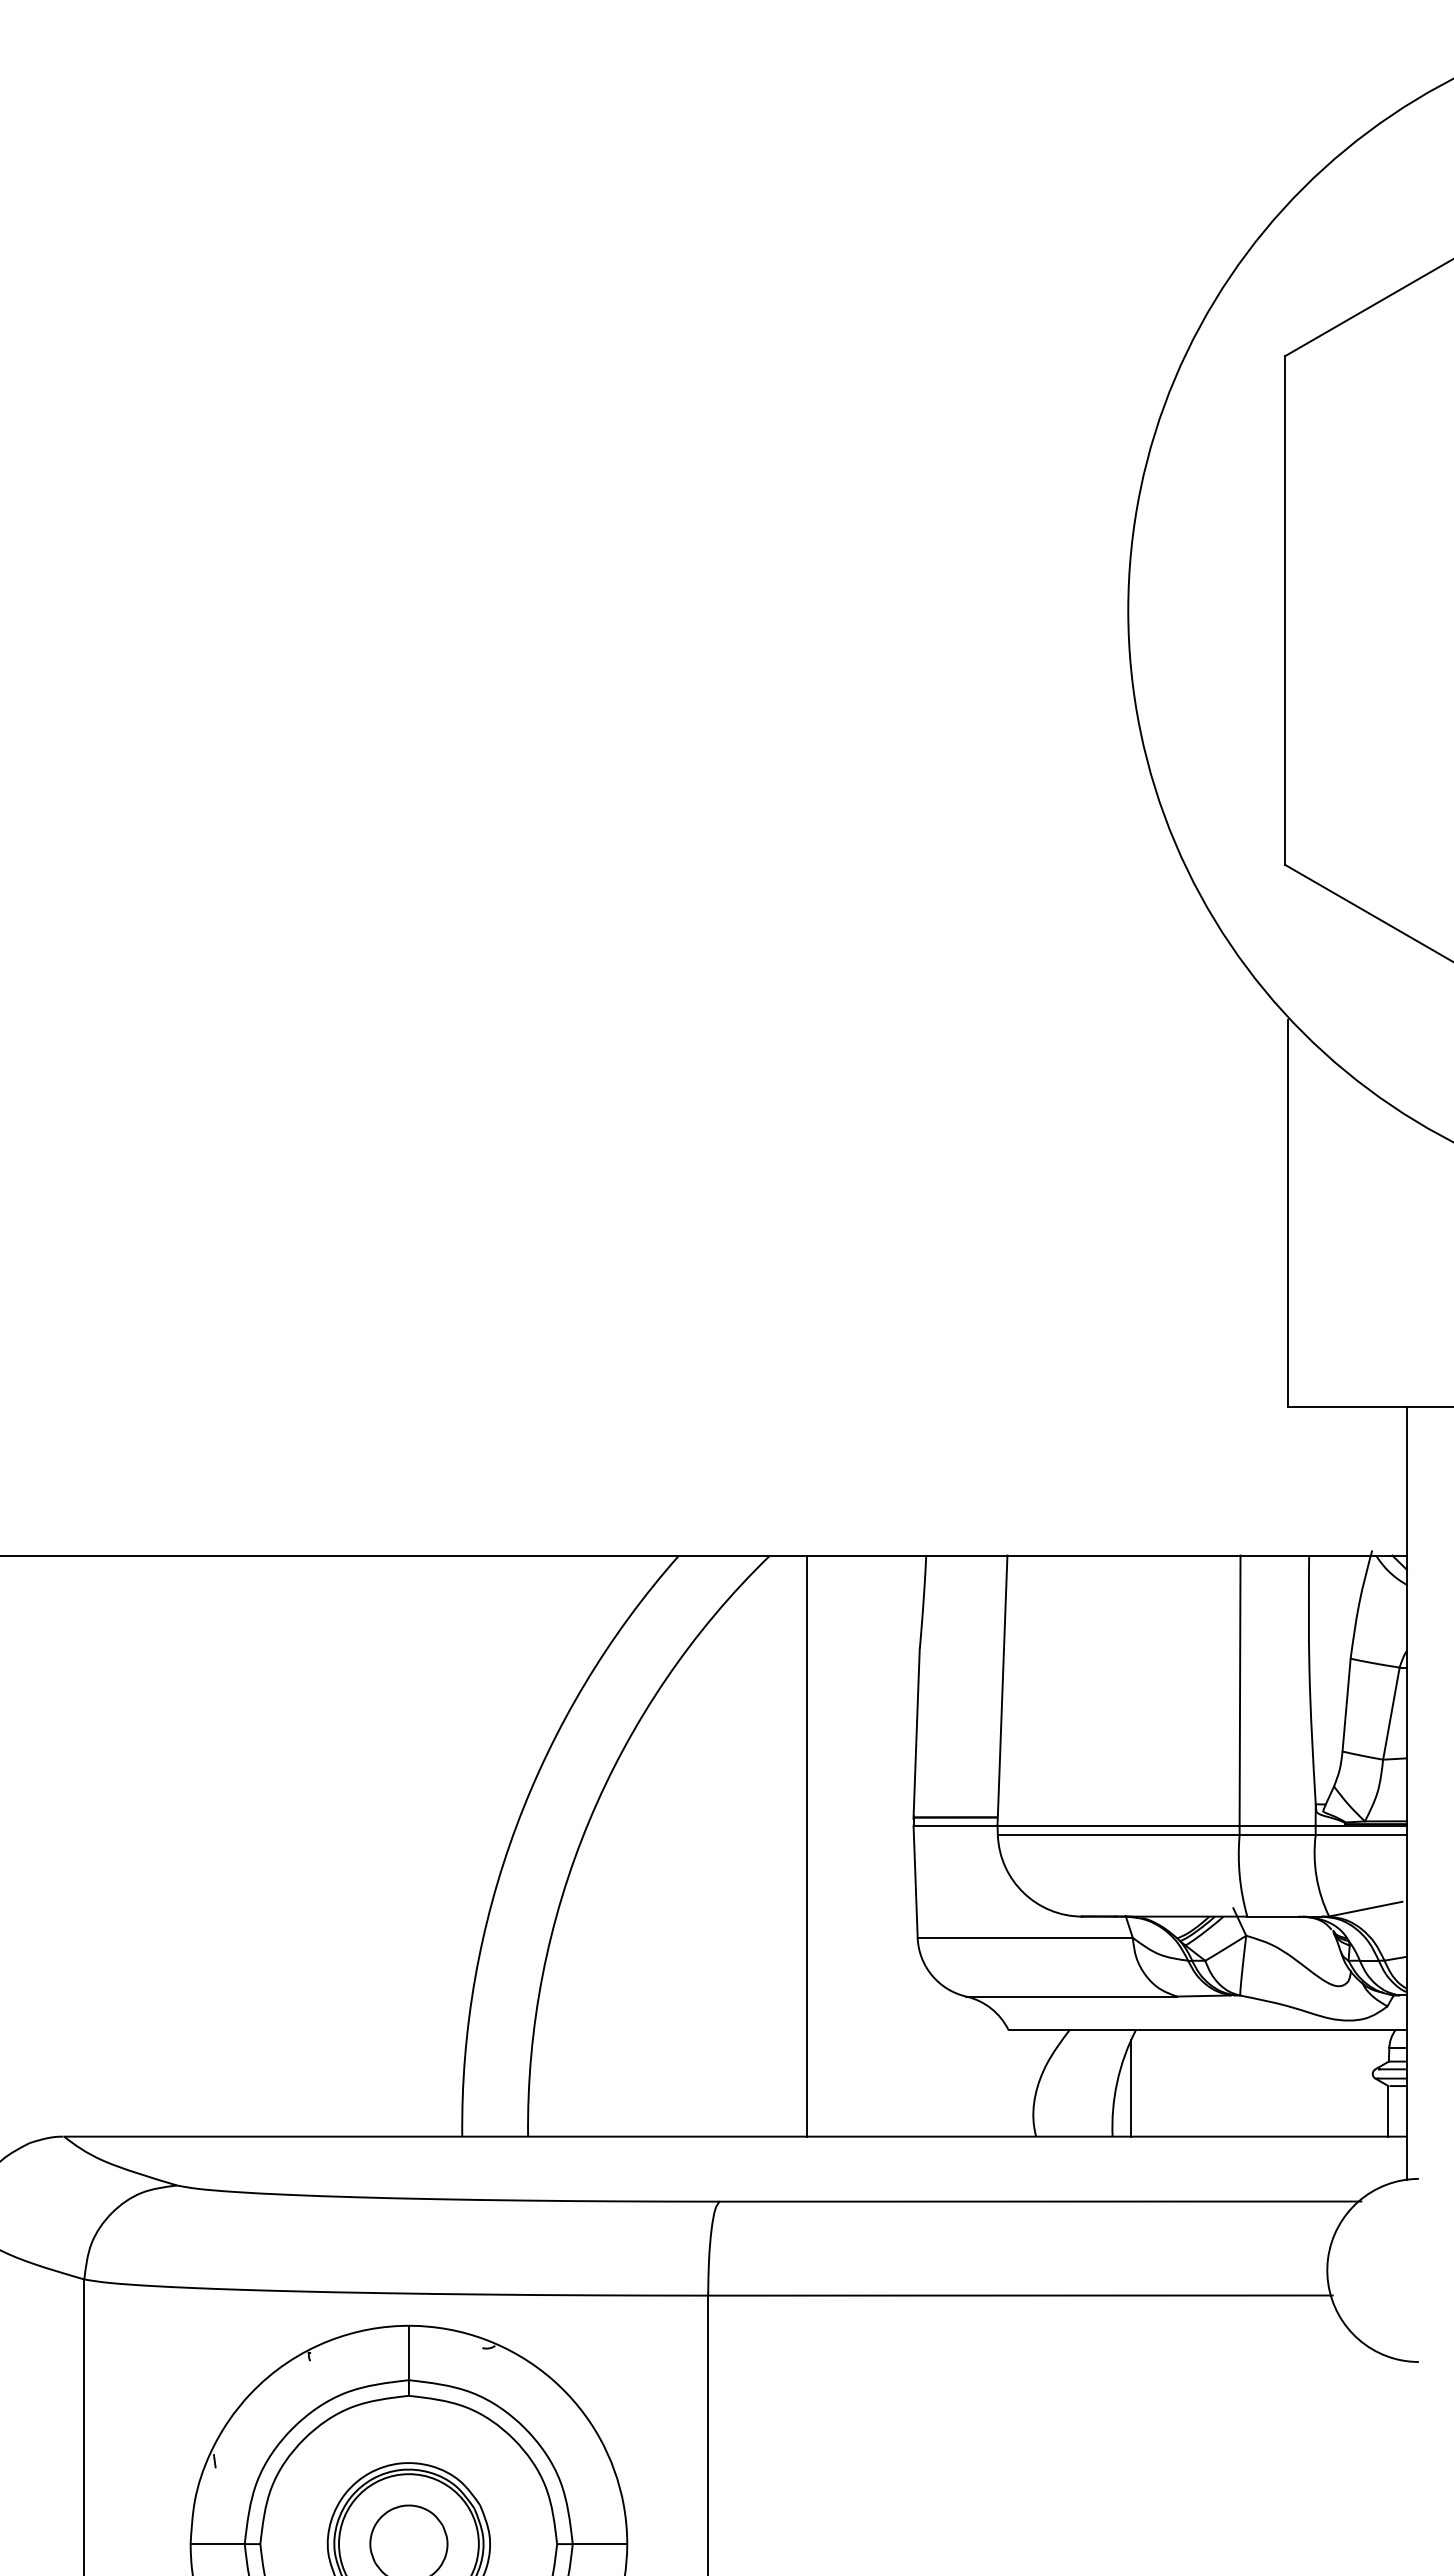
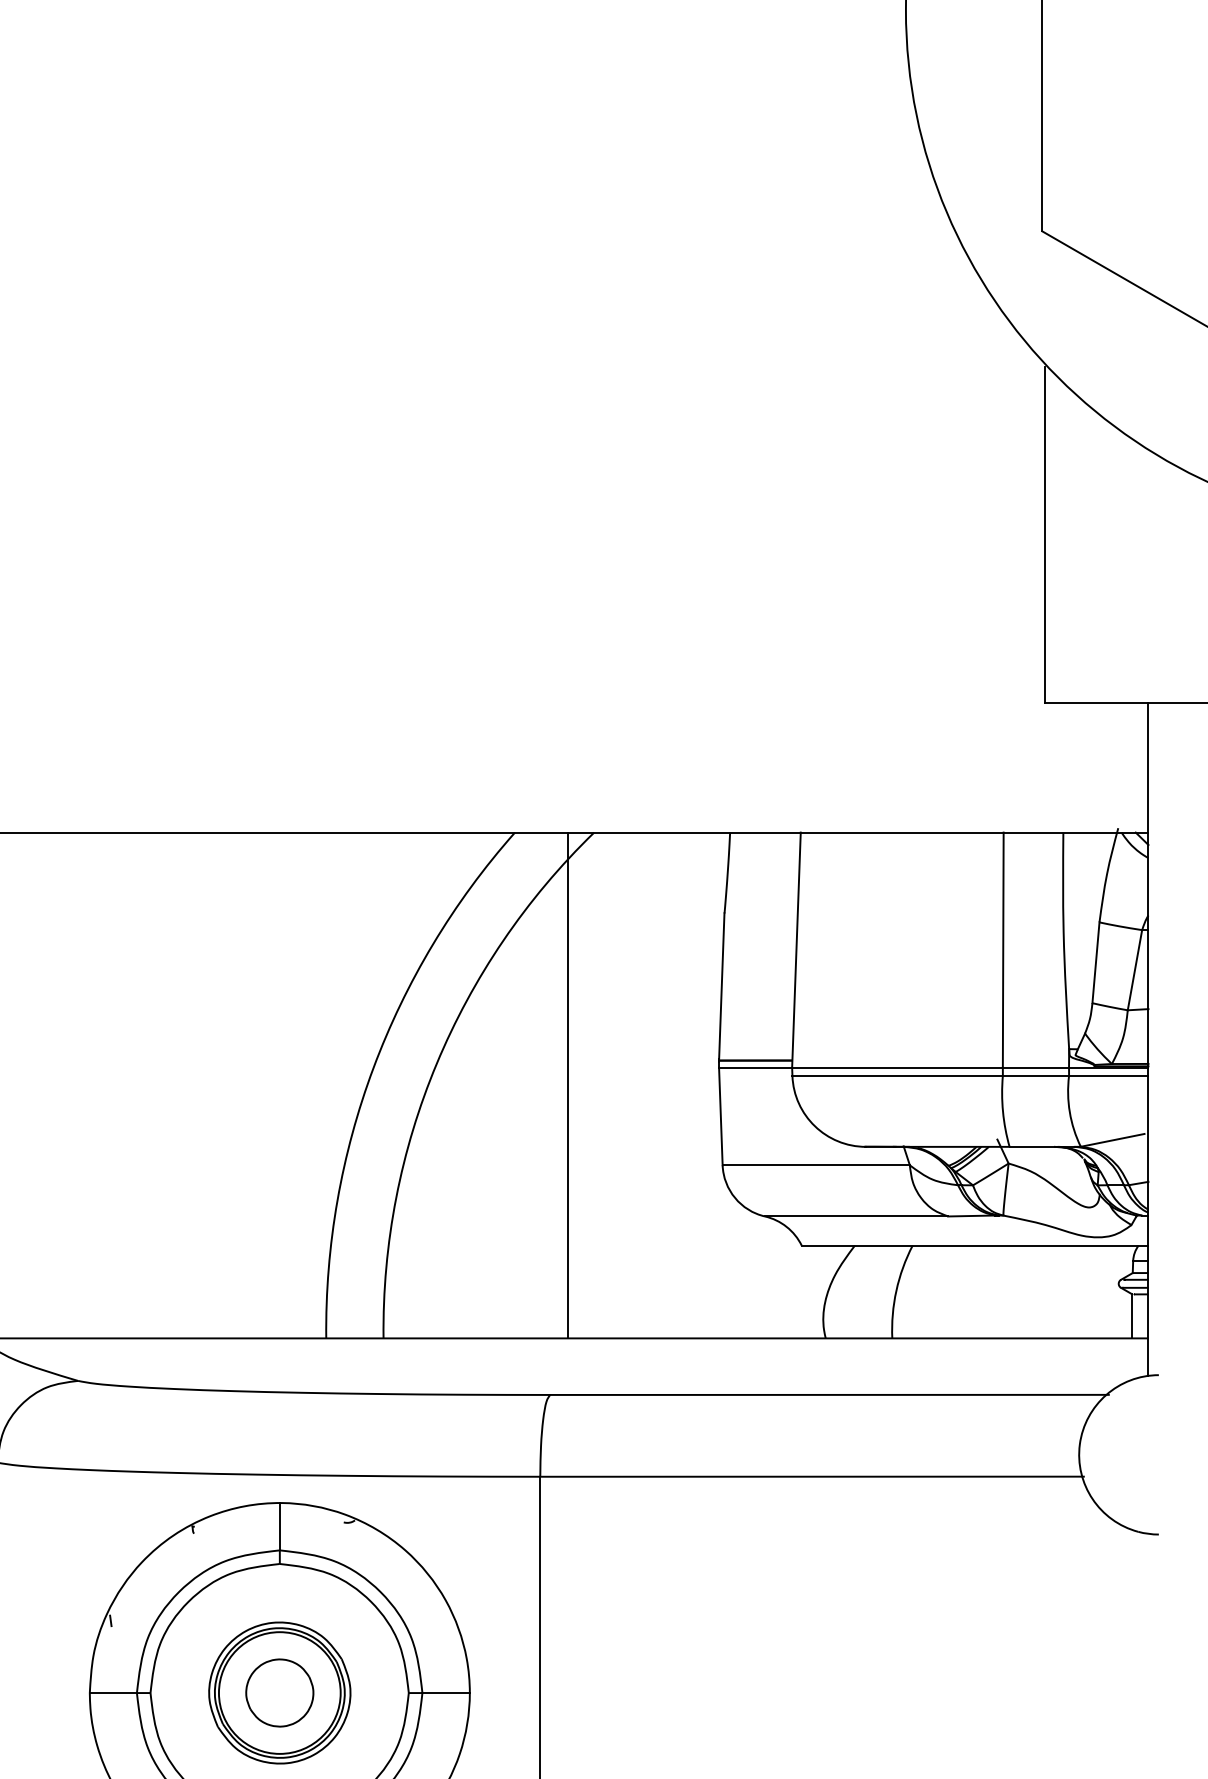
line: (807, 1845) -> (568, 1084), moved
line: (1131, 2087) -> (908, 1295), removed

